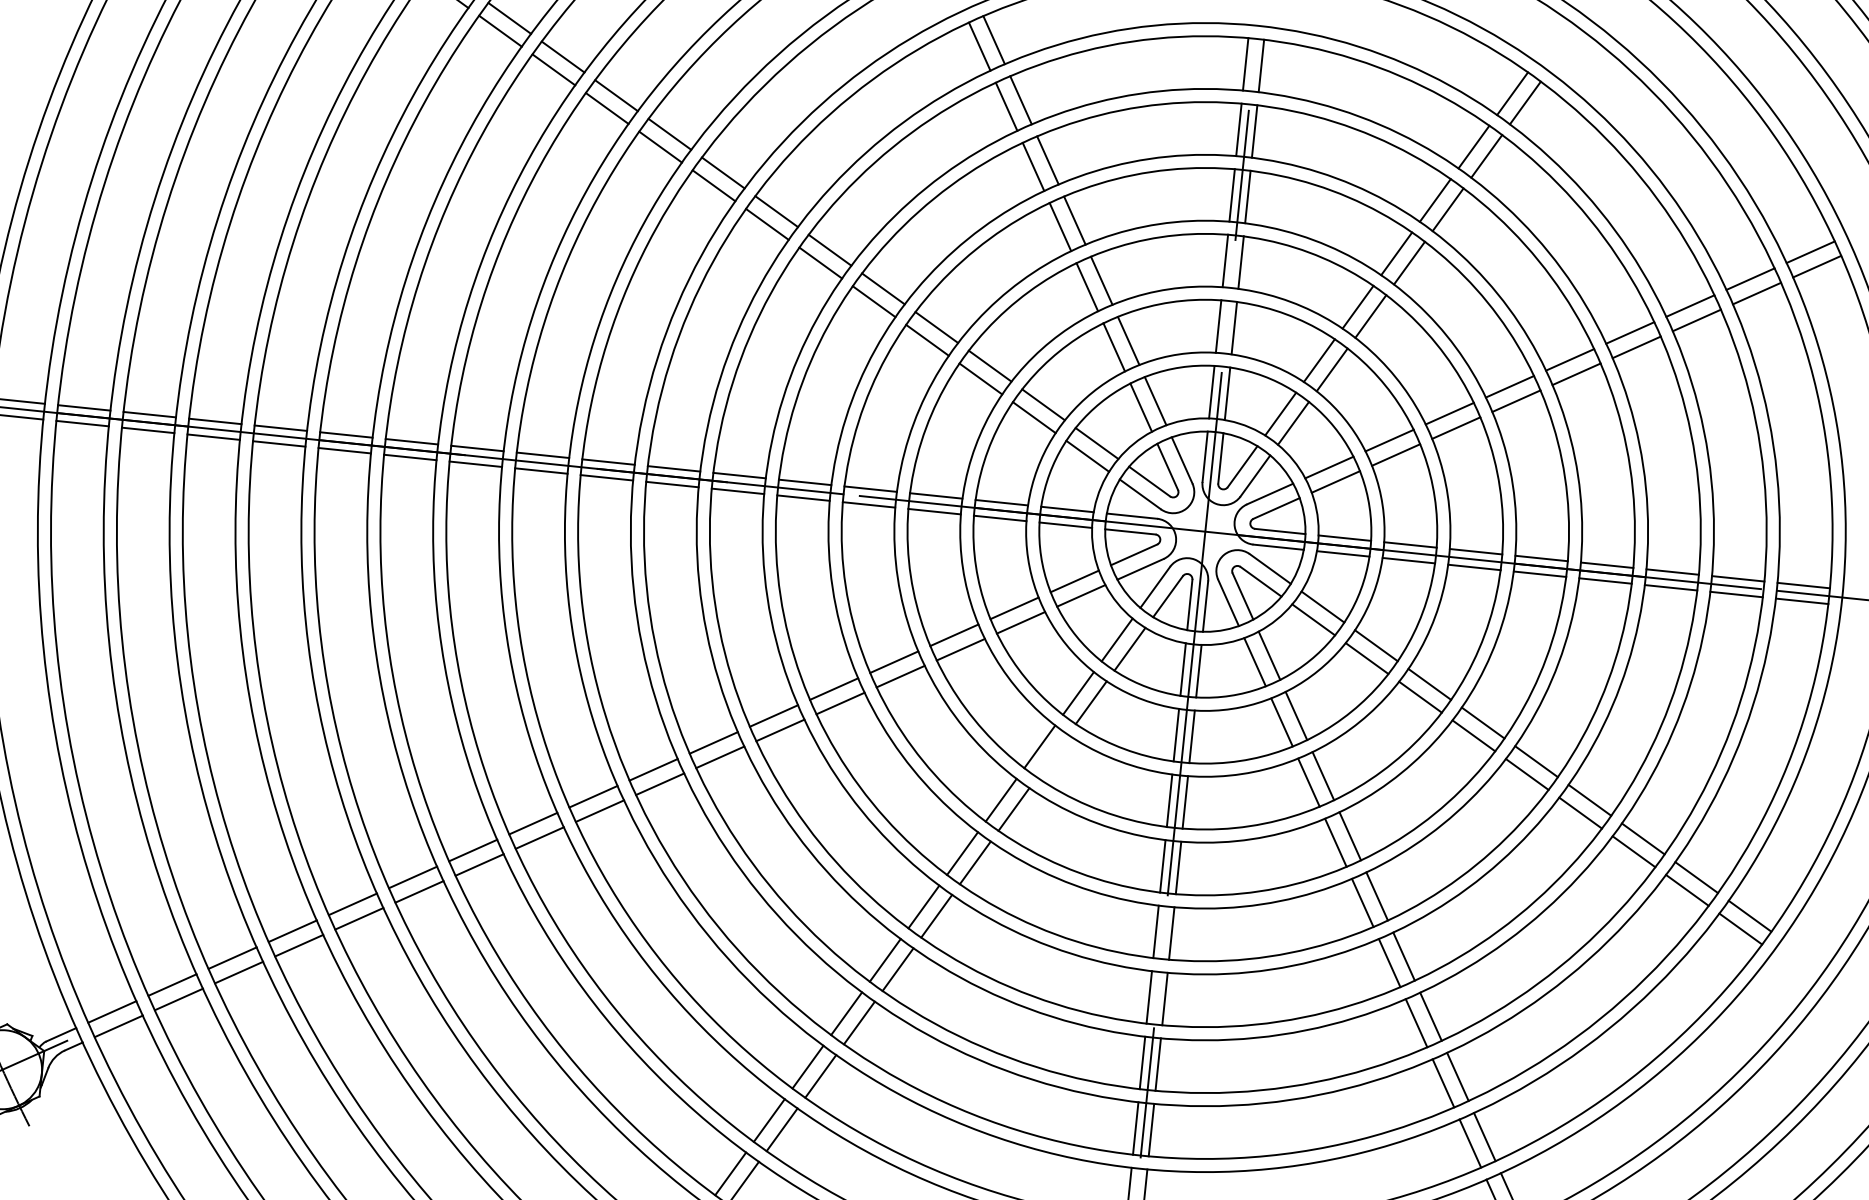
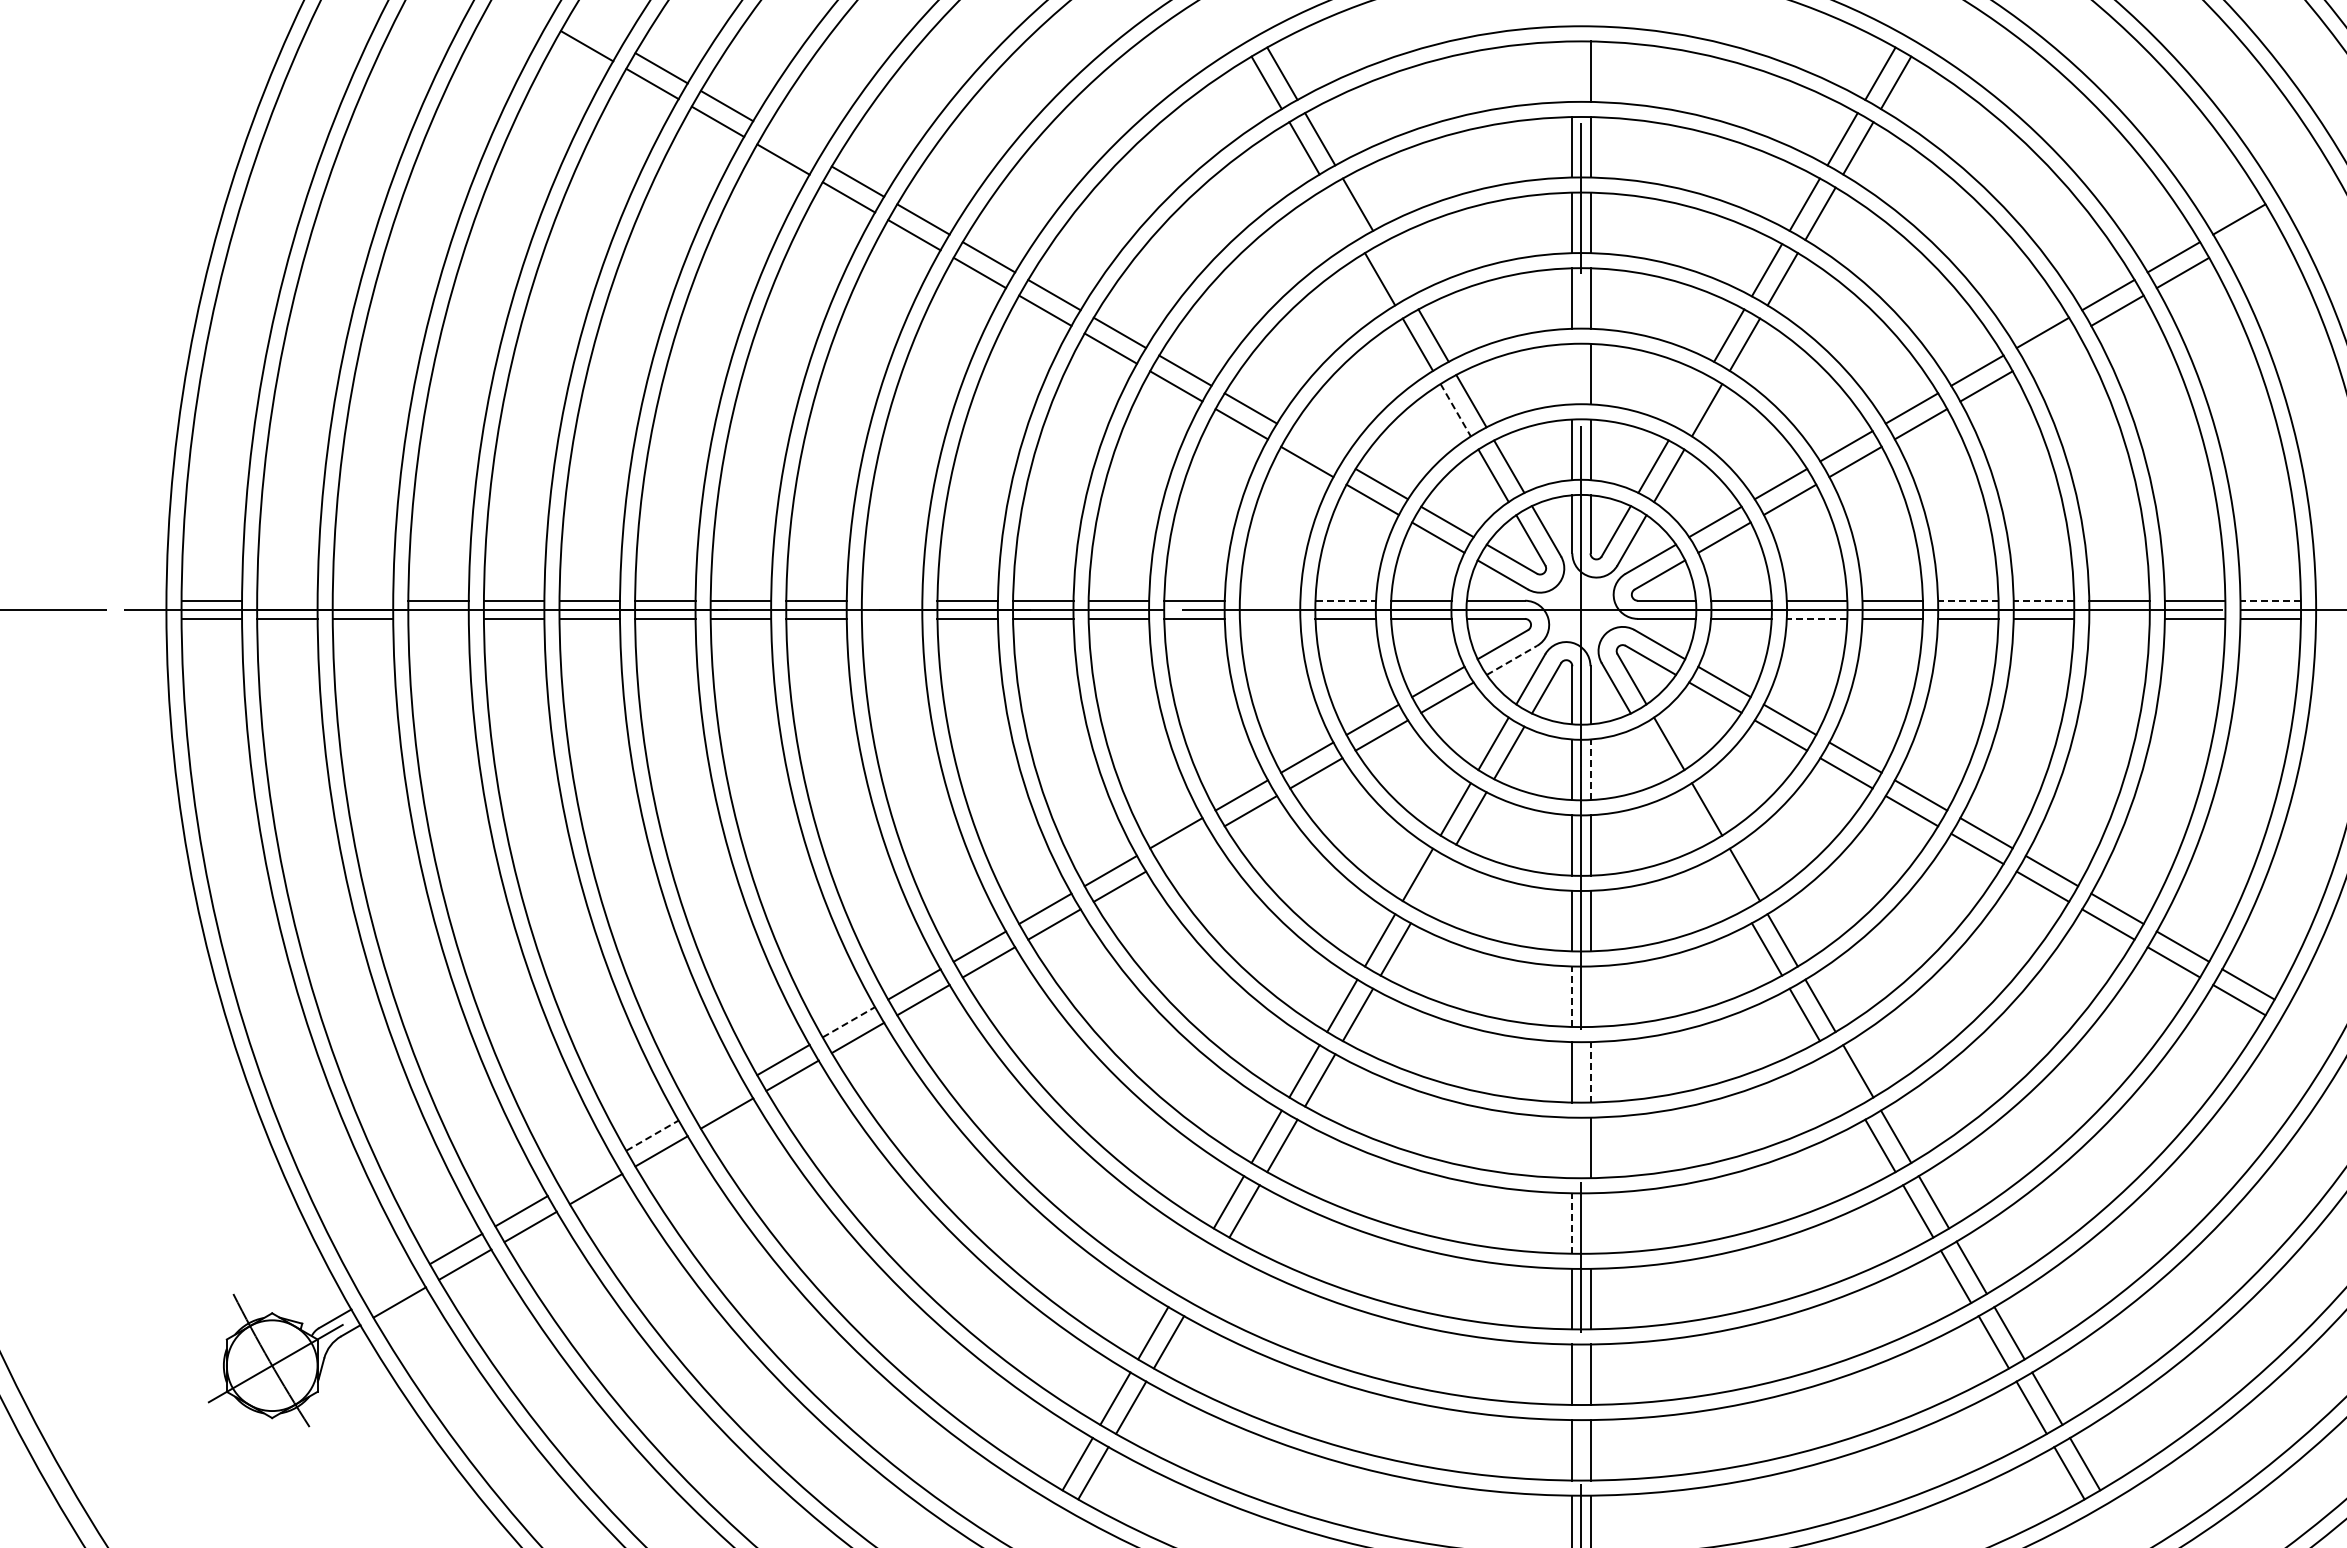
line: (563, 56) -> (792, 143), removed
line: (1245, 64) -> (1572, 71), removed
line: (1033, 166) -> (1342, 213), removed
line: (1074, 219) -> (1395, 269), removed
line: (1817, 266) -> (2248, 235), removed
line: (1218, 326) -> (1572, 373), removed
line: (1114, 347) -> (1455, 410), solid -> dashed
line: (1636, 347) -> (2051, 348), removed
line: (1319, 360) -> (1691, 400), removed
line: (990, 366) -> (1316, 446), removed
line: (84, 407) -> (287, 600), removed
line: (149, 414) -> (362, 600), removed
line: (213, 436) -> (438, 618), removed
line: (608, 461) -> (891, 600), removed
line: (606, 477) -> (891, 618), removed
line: (935, 495) -> (1269, 600), removed
line: (1002, 502) -> (1346, 600), solid -> dashed
line: (934, 511) -> (1269, 618), removed
line: (1540, 558) -> (1967, 600), solid -> dashed
line: (1408, 560) -> (1816, 618), solid -> dashed
line: (1606, 565) -> (2043, 600), solid -> dashed
line: (1141, 569) -> (1512, 660), solid -> dashed
line: (1803, 585) -> (2270, 600), solid -> dashed
line: (1671, 587) -> (2119, 618), removed
line: (1255, 661) -> (1653, 752), removed
line: (1198, 670) -> (1590, 769), solid -> dashed
line: (840, 703) -> (1185, 848), removed
line: (1282, 722) -> (1691, 818), removed
line: (1309, 782) -> (1729, 883), removed
line: (533, 823) -> (849, 1021), solid -> dashed
line: (1162, 866) -> (1572, 996), solid -> dashed
line: (1178, 867) -> (1590, 996), removed
line: (412, 877) -> (717, 1097), removed
line: (353, 904) -> (653, 1135), solid -> dashed
line: (292, 931) -> (586, 1173), removed
line: (1171, 932) -> (1590, 1071), solid -> dashed
line: (1389, 963) -> (1842, 1080), removed
line: (1149, 997) -> (1572, 1147), removed
line: (112, 1011) -> (390, 1286), removed
line: (1142, 1062) -> (1572, 1223), solid -> dashed
line: (1158, 1064) -> (1590, 1223), removed
line: (808, 1066) -> (1191, 1267), removed
line: (820, 1076) -> (1206, 1276), removed

